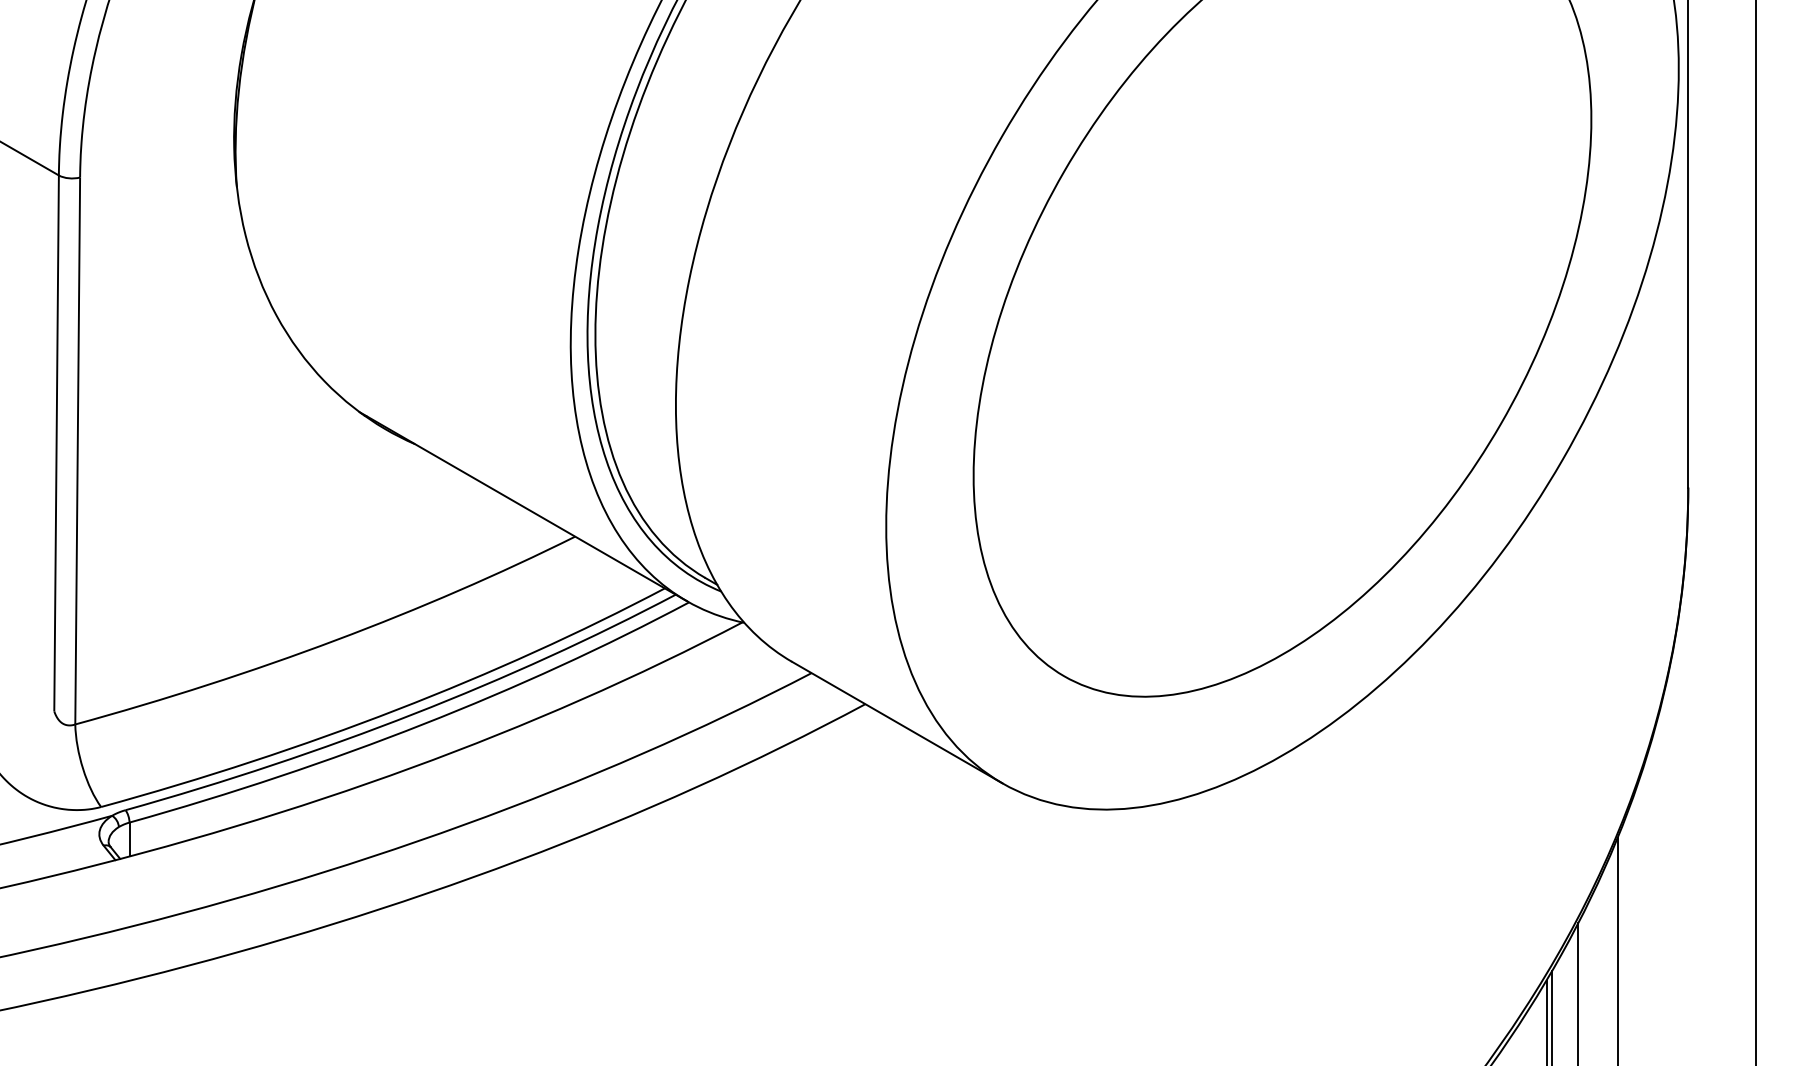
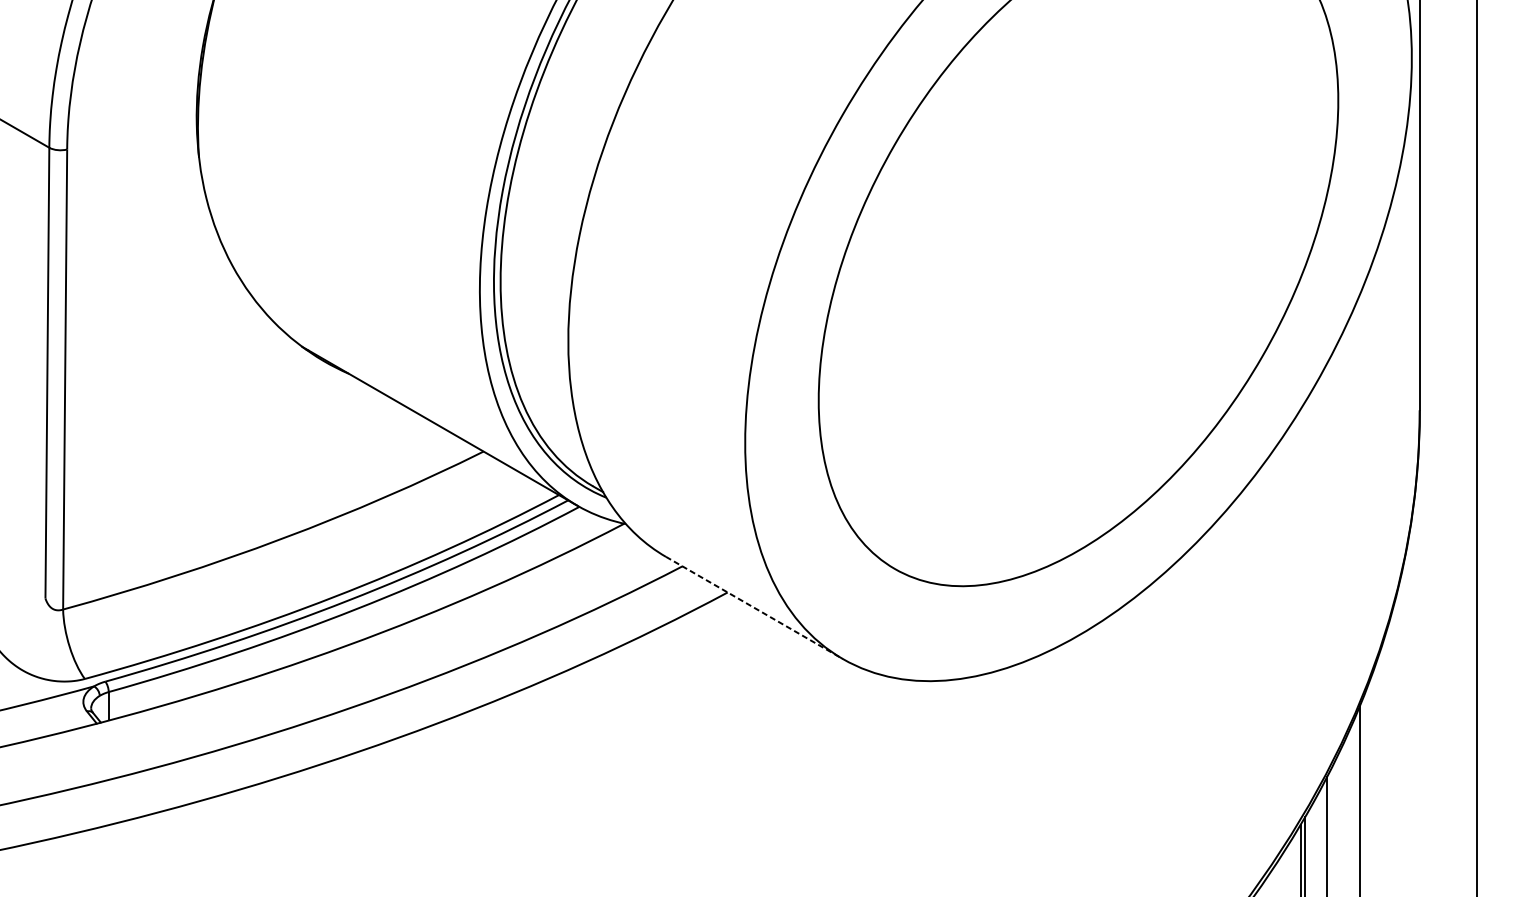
line: (897, 722) -> (754, 607), solid -> dashed

